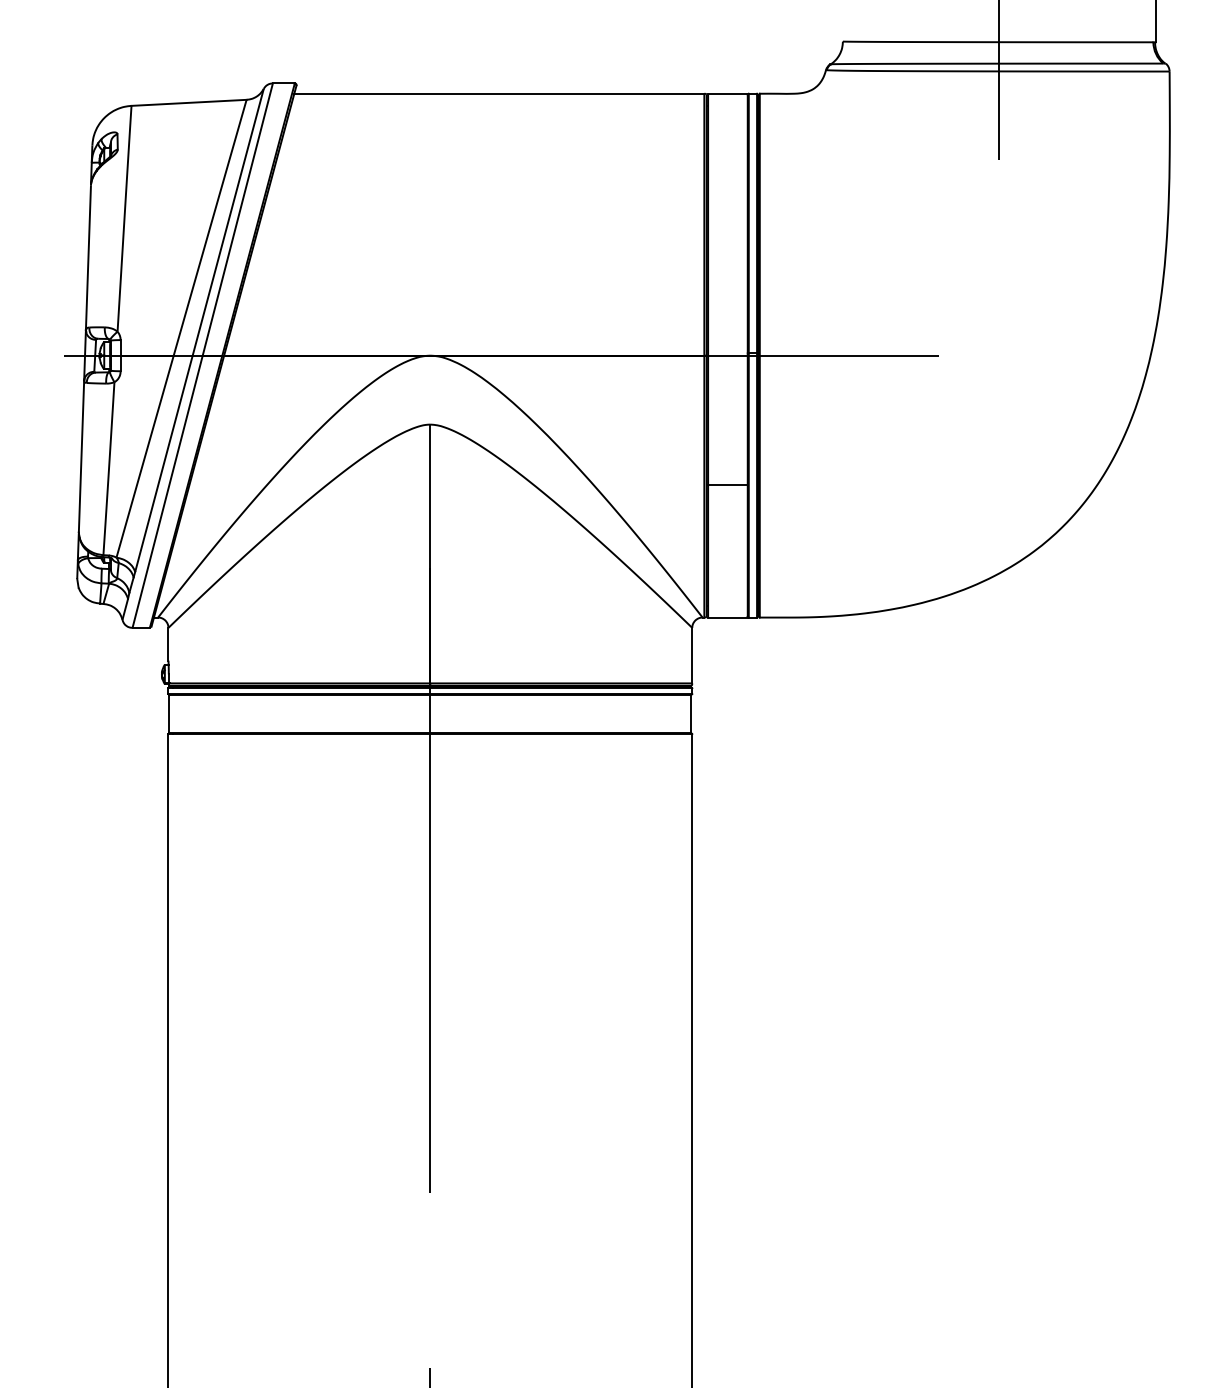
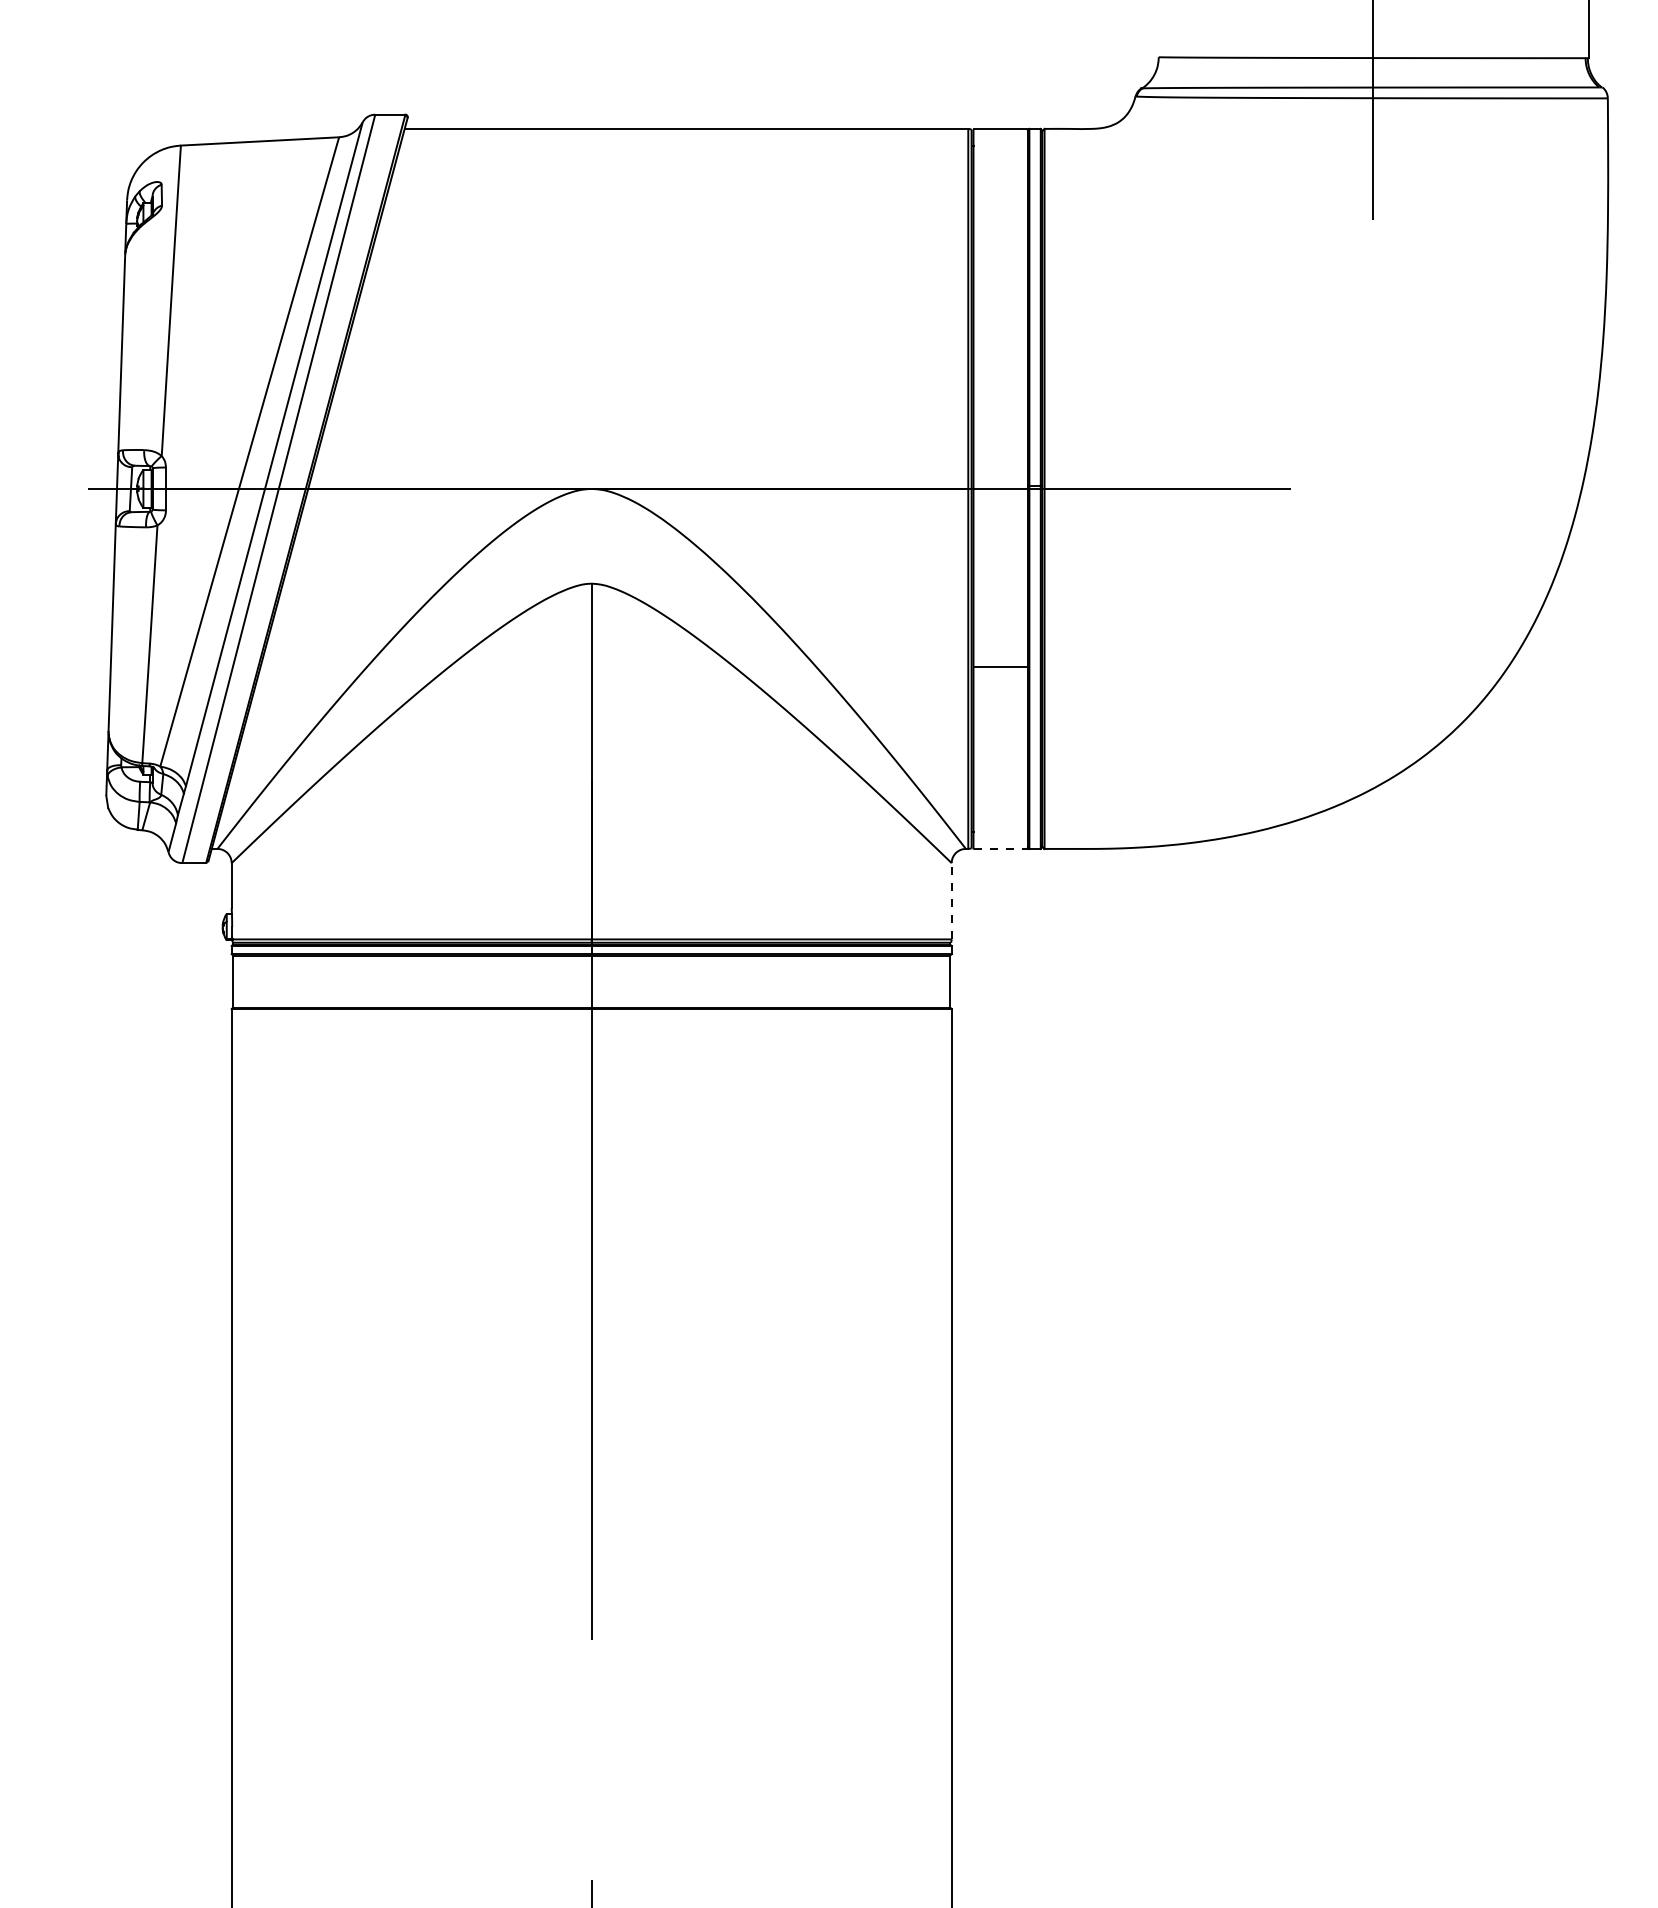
line: (728, 617) -> (1001, 848), solid -> dashed
line: (692, 655) -> (951, 900), solid -> dashed

